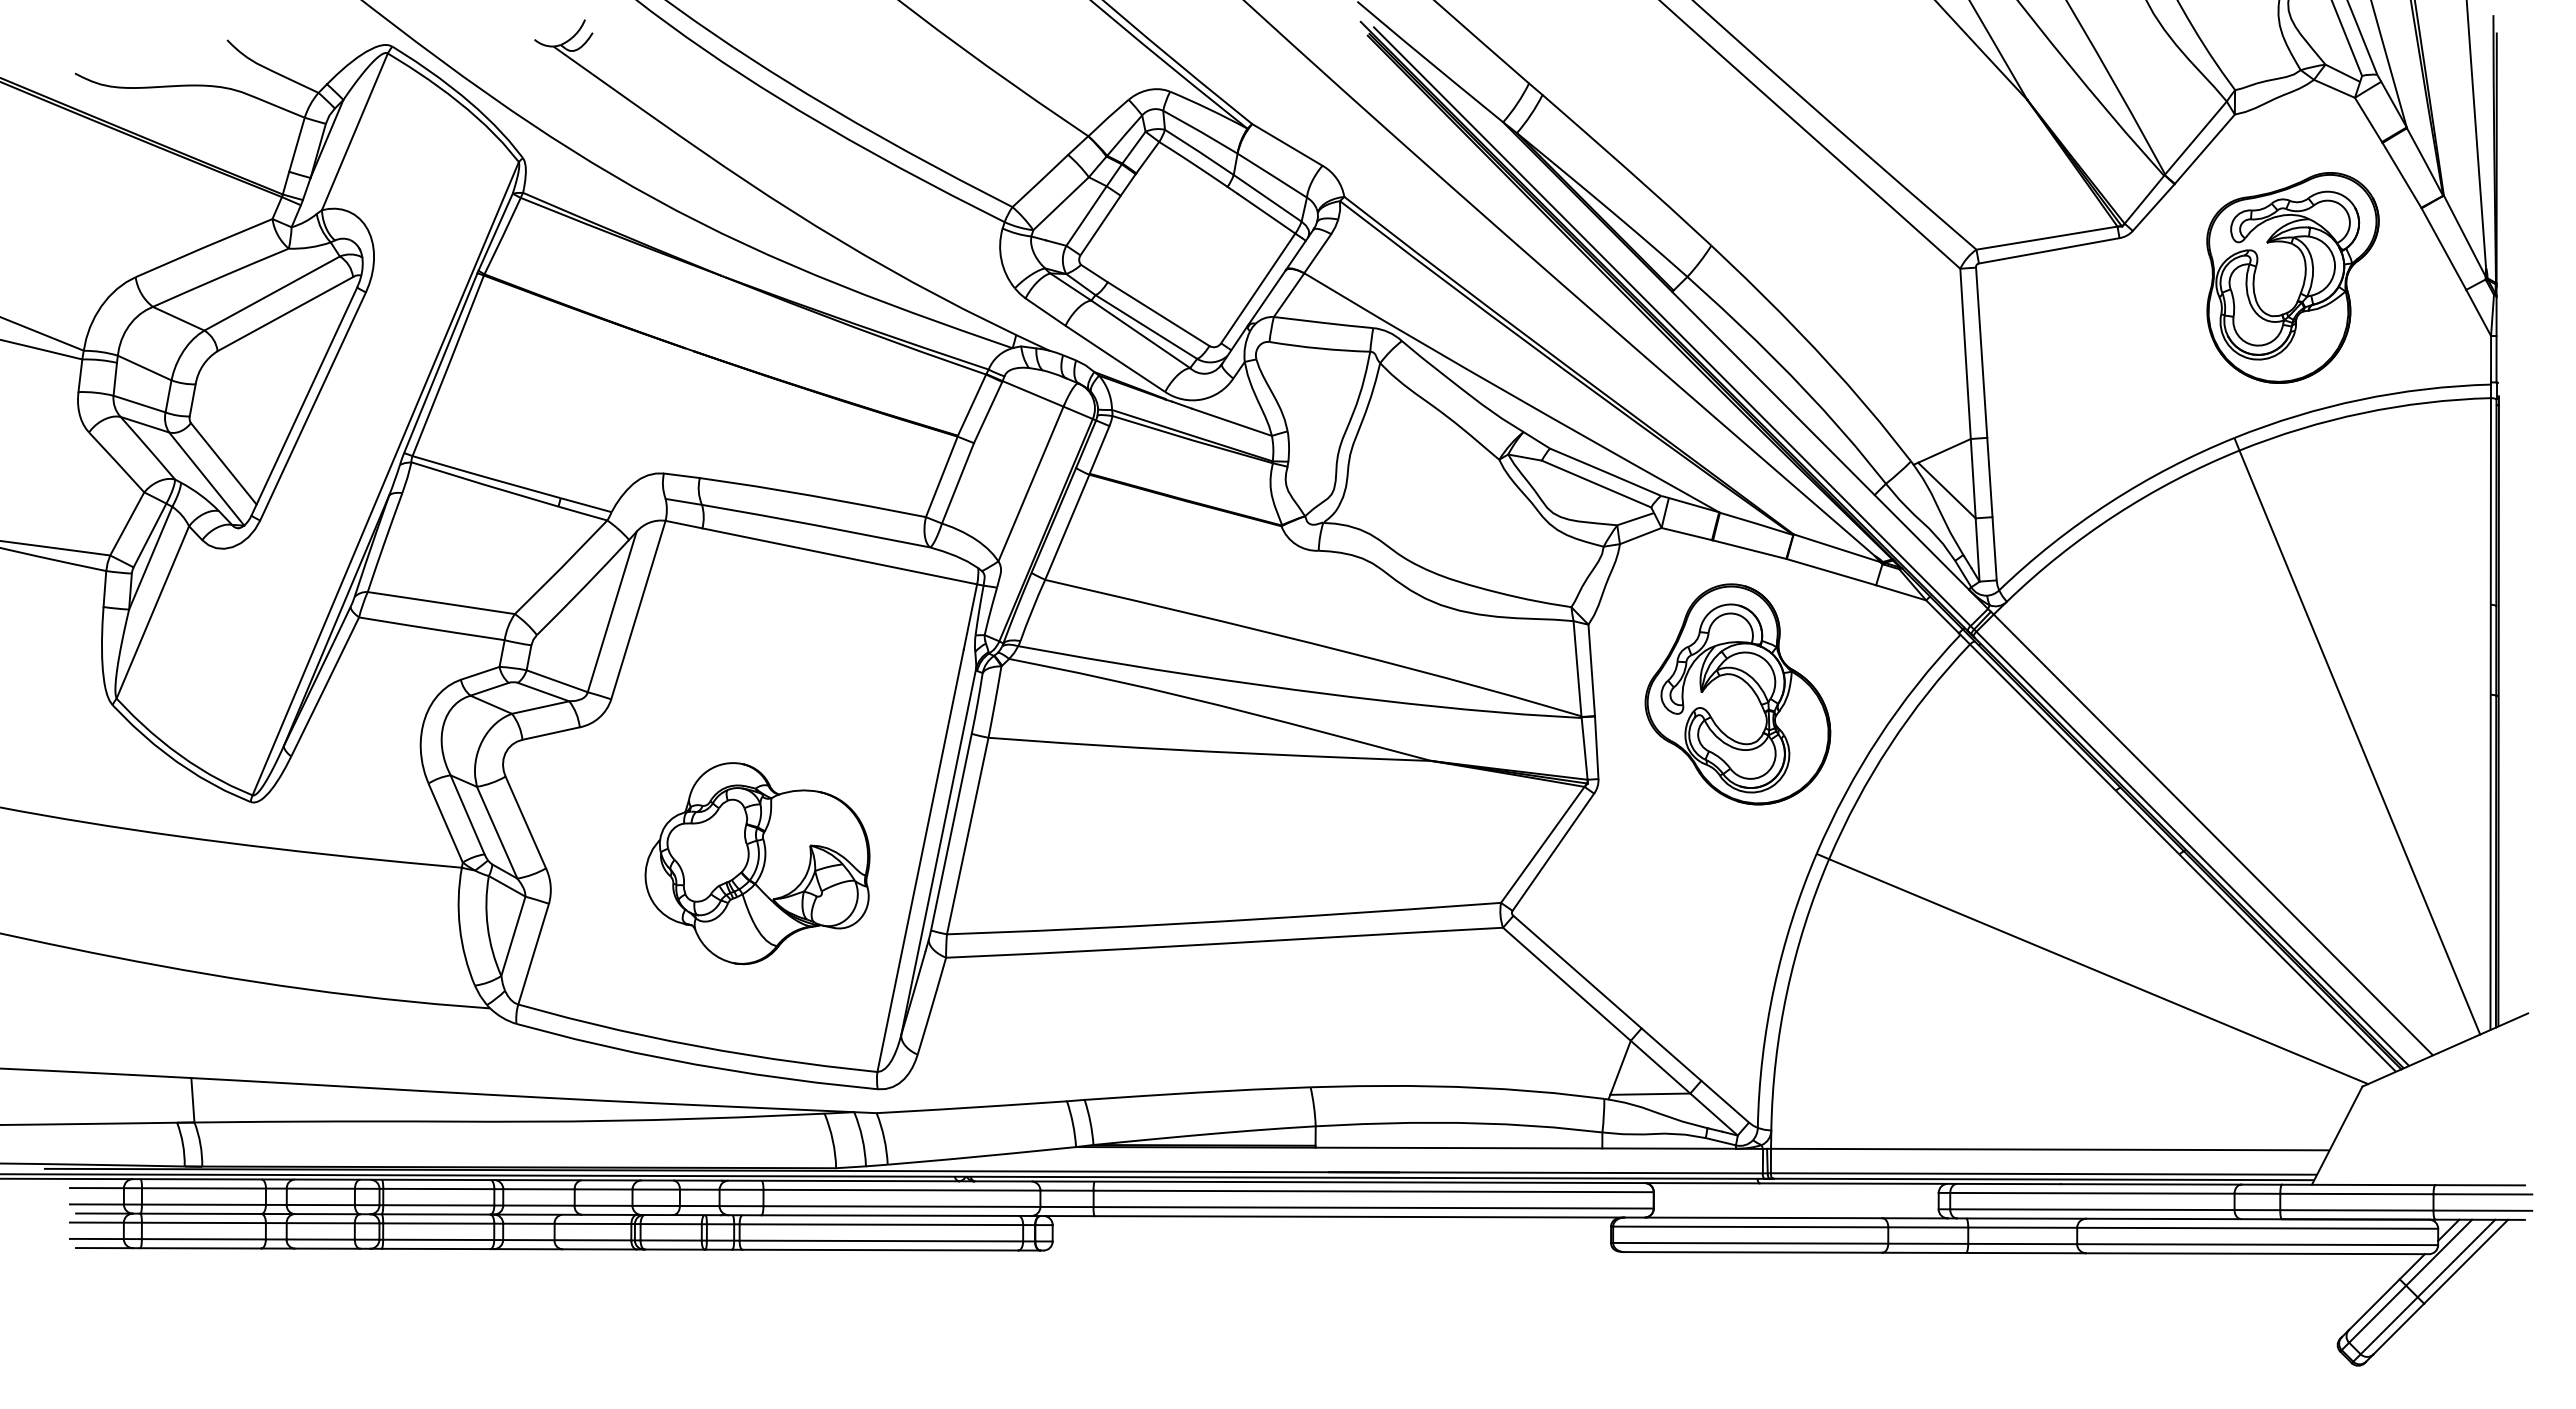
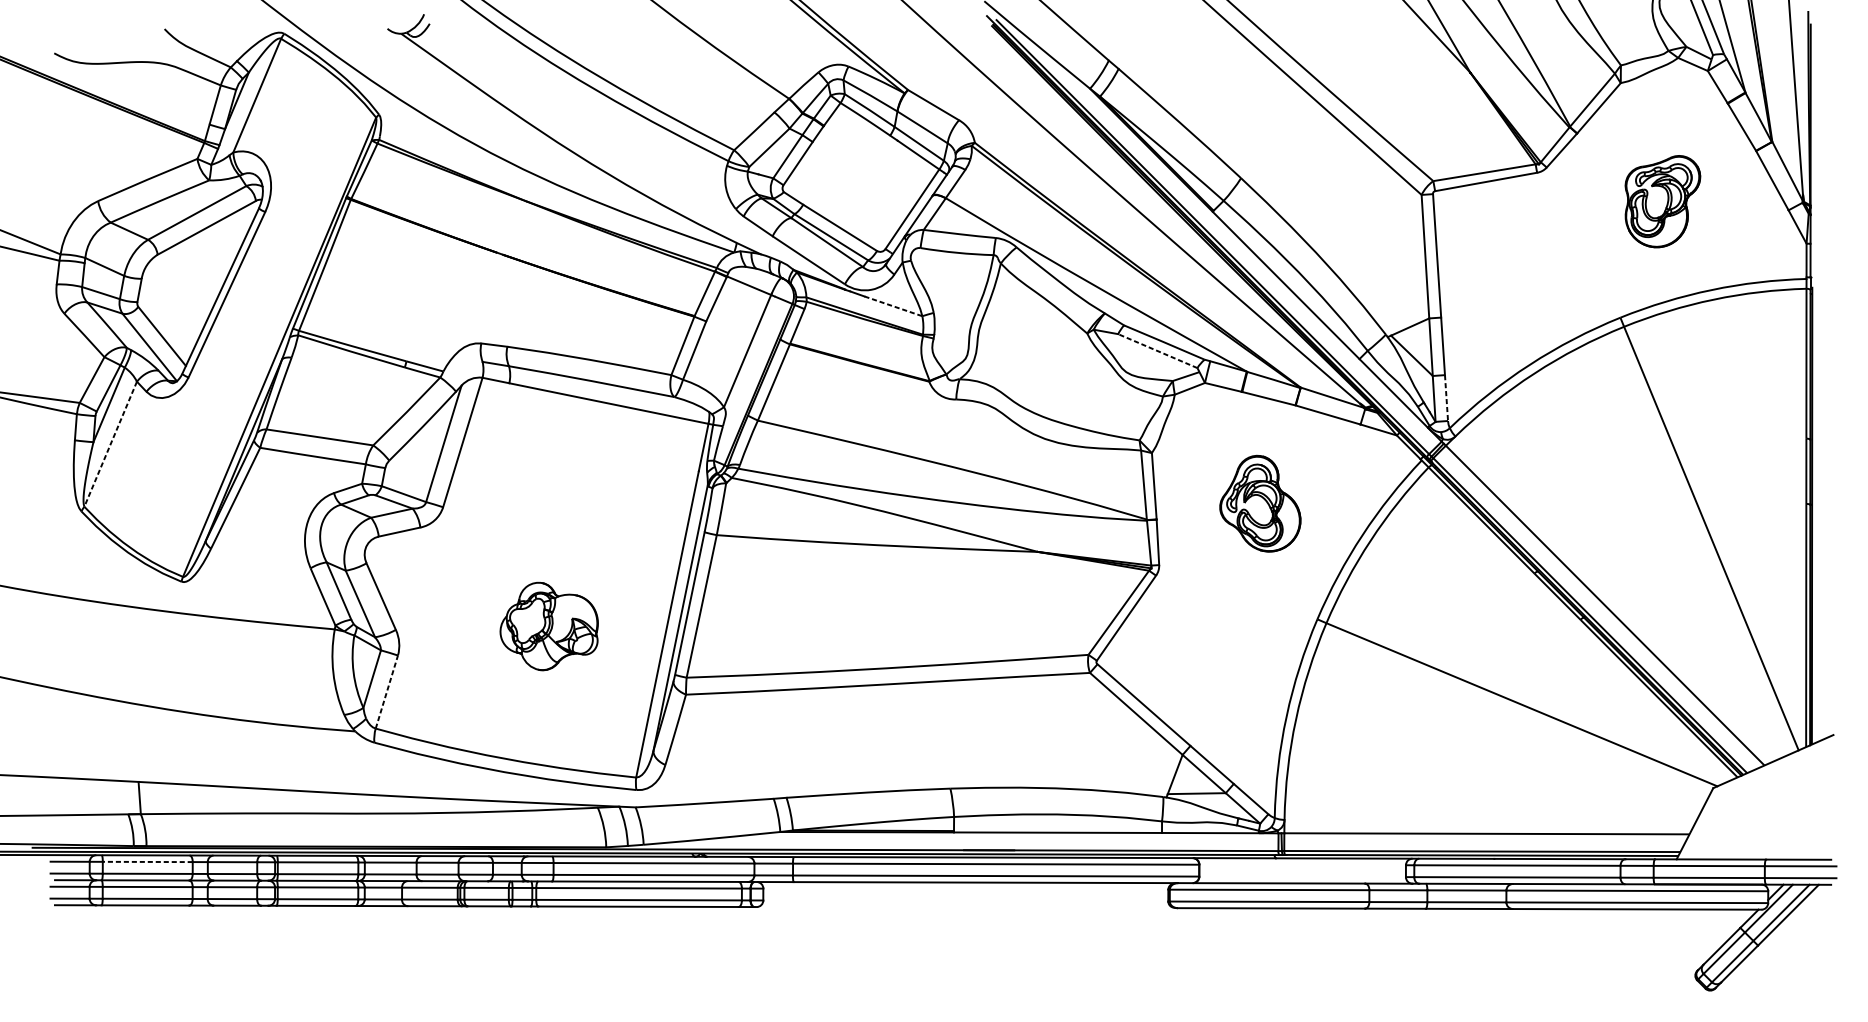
part: (2292, 277) -> (1662, 201), size x0.6
line: (1232, 422) -> (893, 306), solid -> dashed
line: (1596, 483) -> (1157, 350), solid -> dashed
line: (1994, 548) -> (1446, 397), solid -> dashed
line: (152, 612) -> (110, 444), solid -> dashed
part: (1737, 694) -> (1260, 503), size x0.6
part: (757, 863) -> (549, 626), size x0.6
line: (533, 954) -> (386, 692), solid -> dashed
line: (204, 1188) -> (148, 862), solid -> dashed

